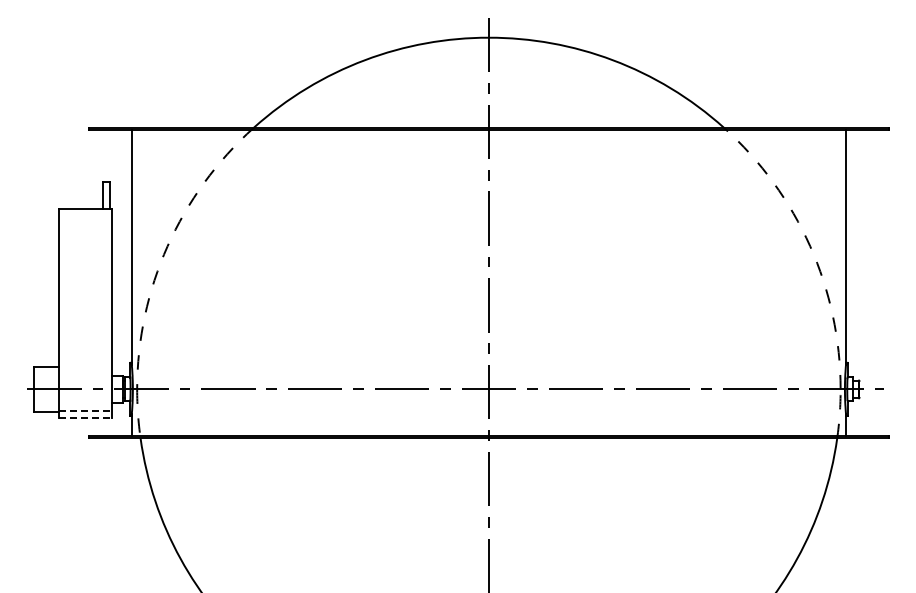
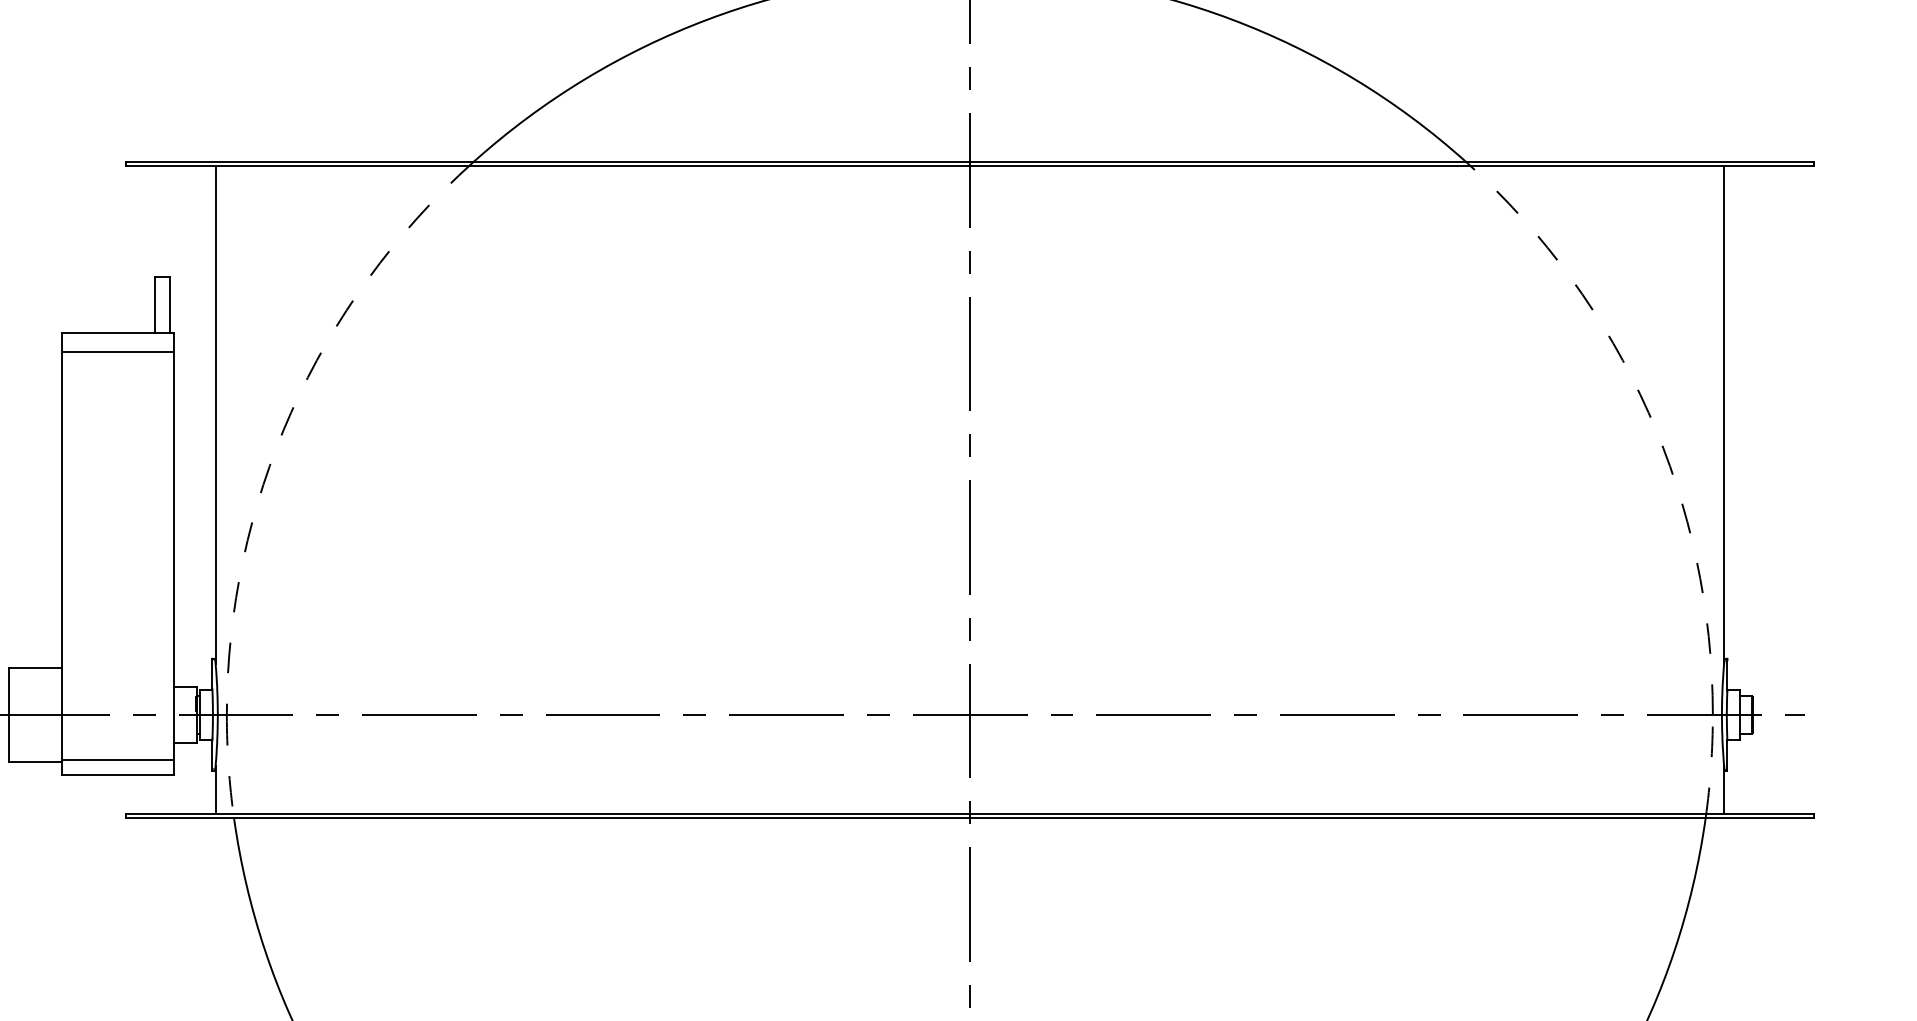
line: (85, 217) -> (117, 351), added
line: (85, 410) -> (117, 759), dashed -> solid
line: (85, 417) -> (117, 774), dashed -> solid

